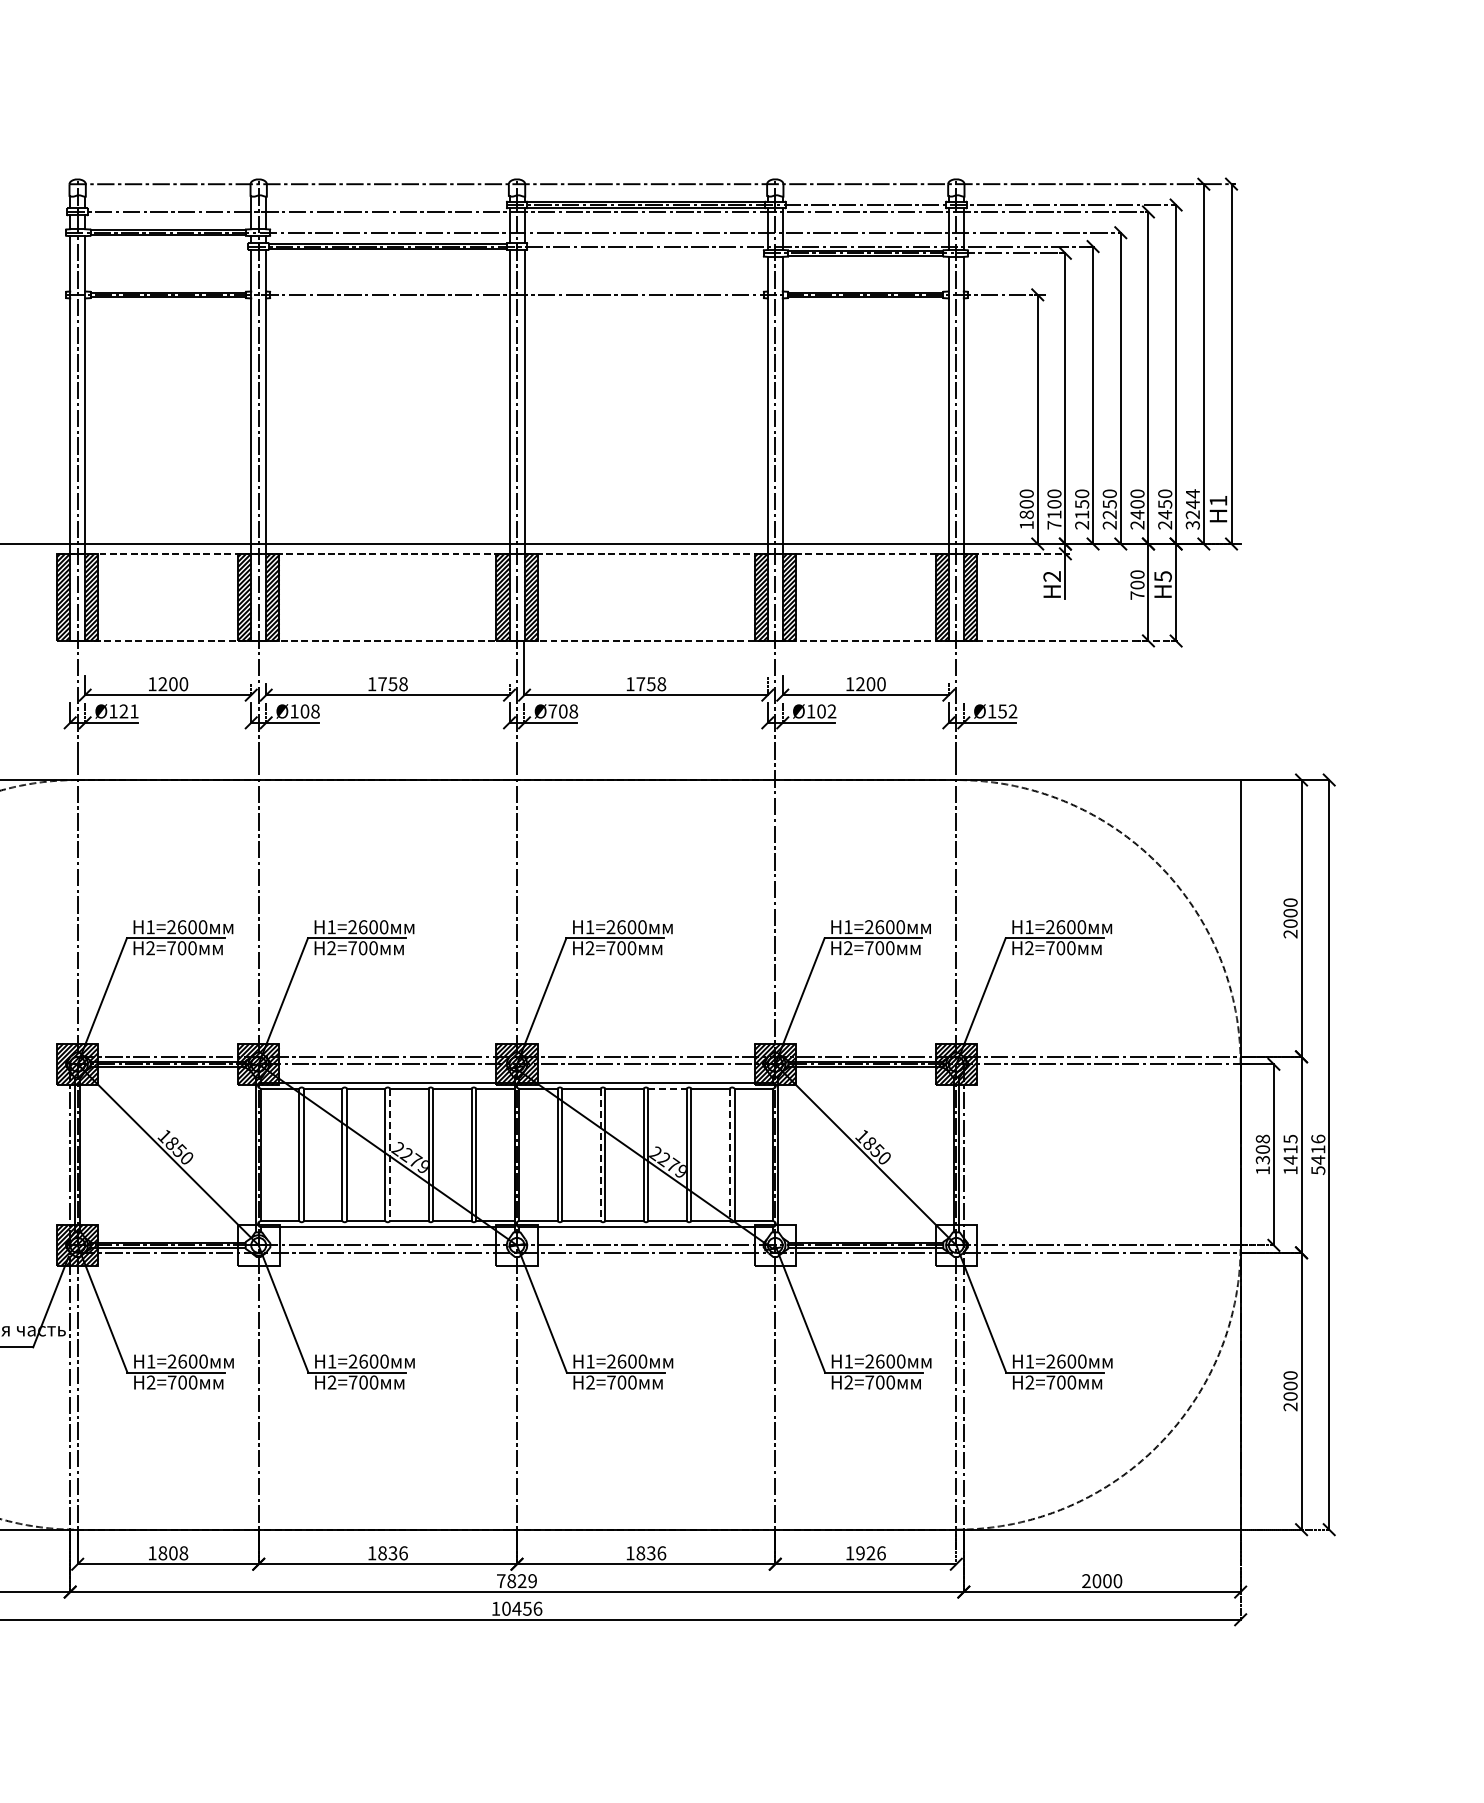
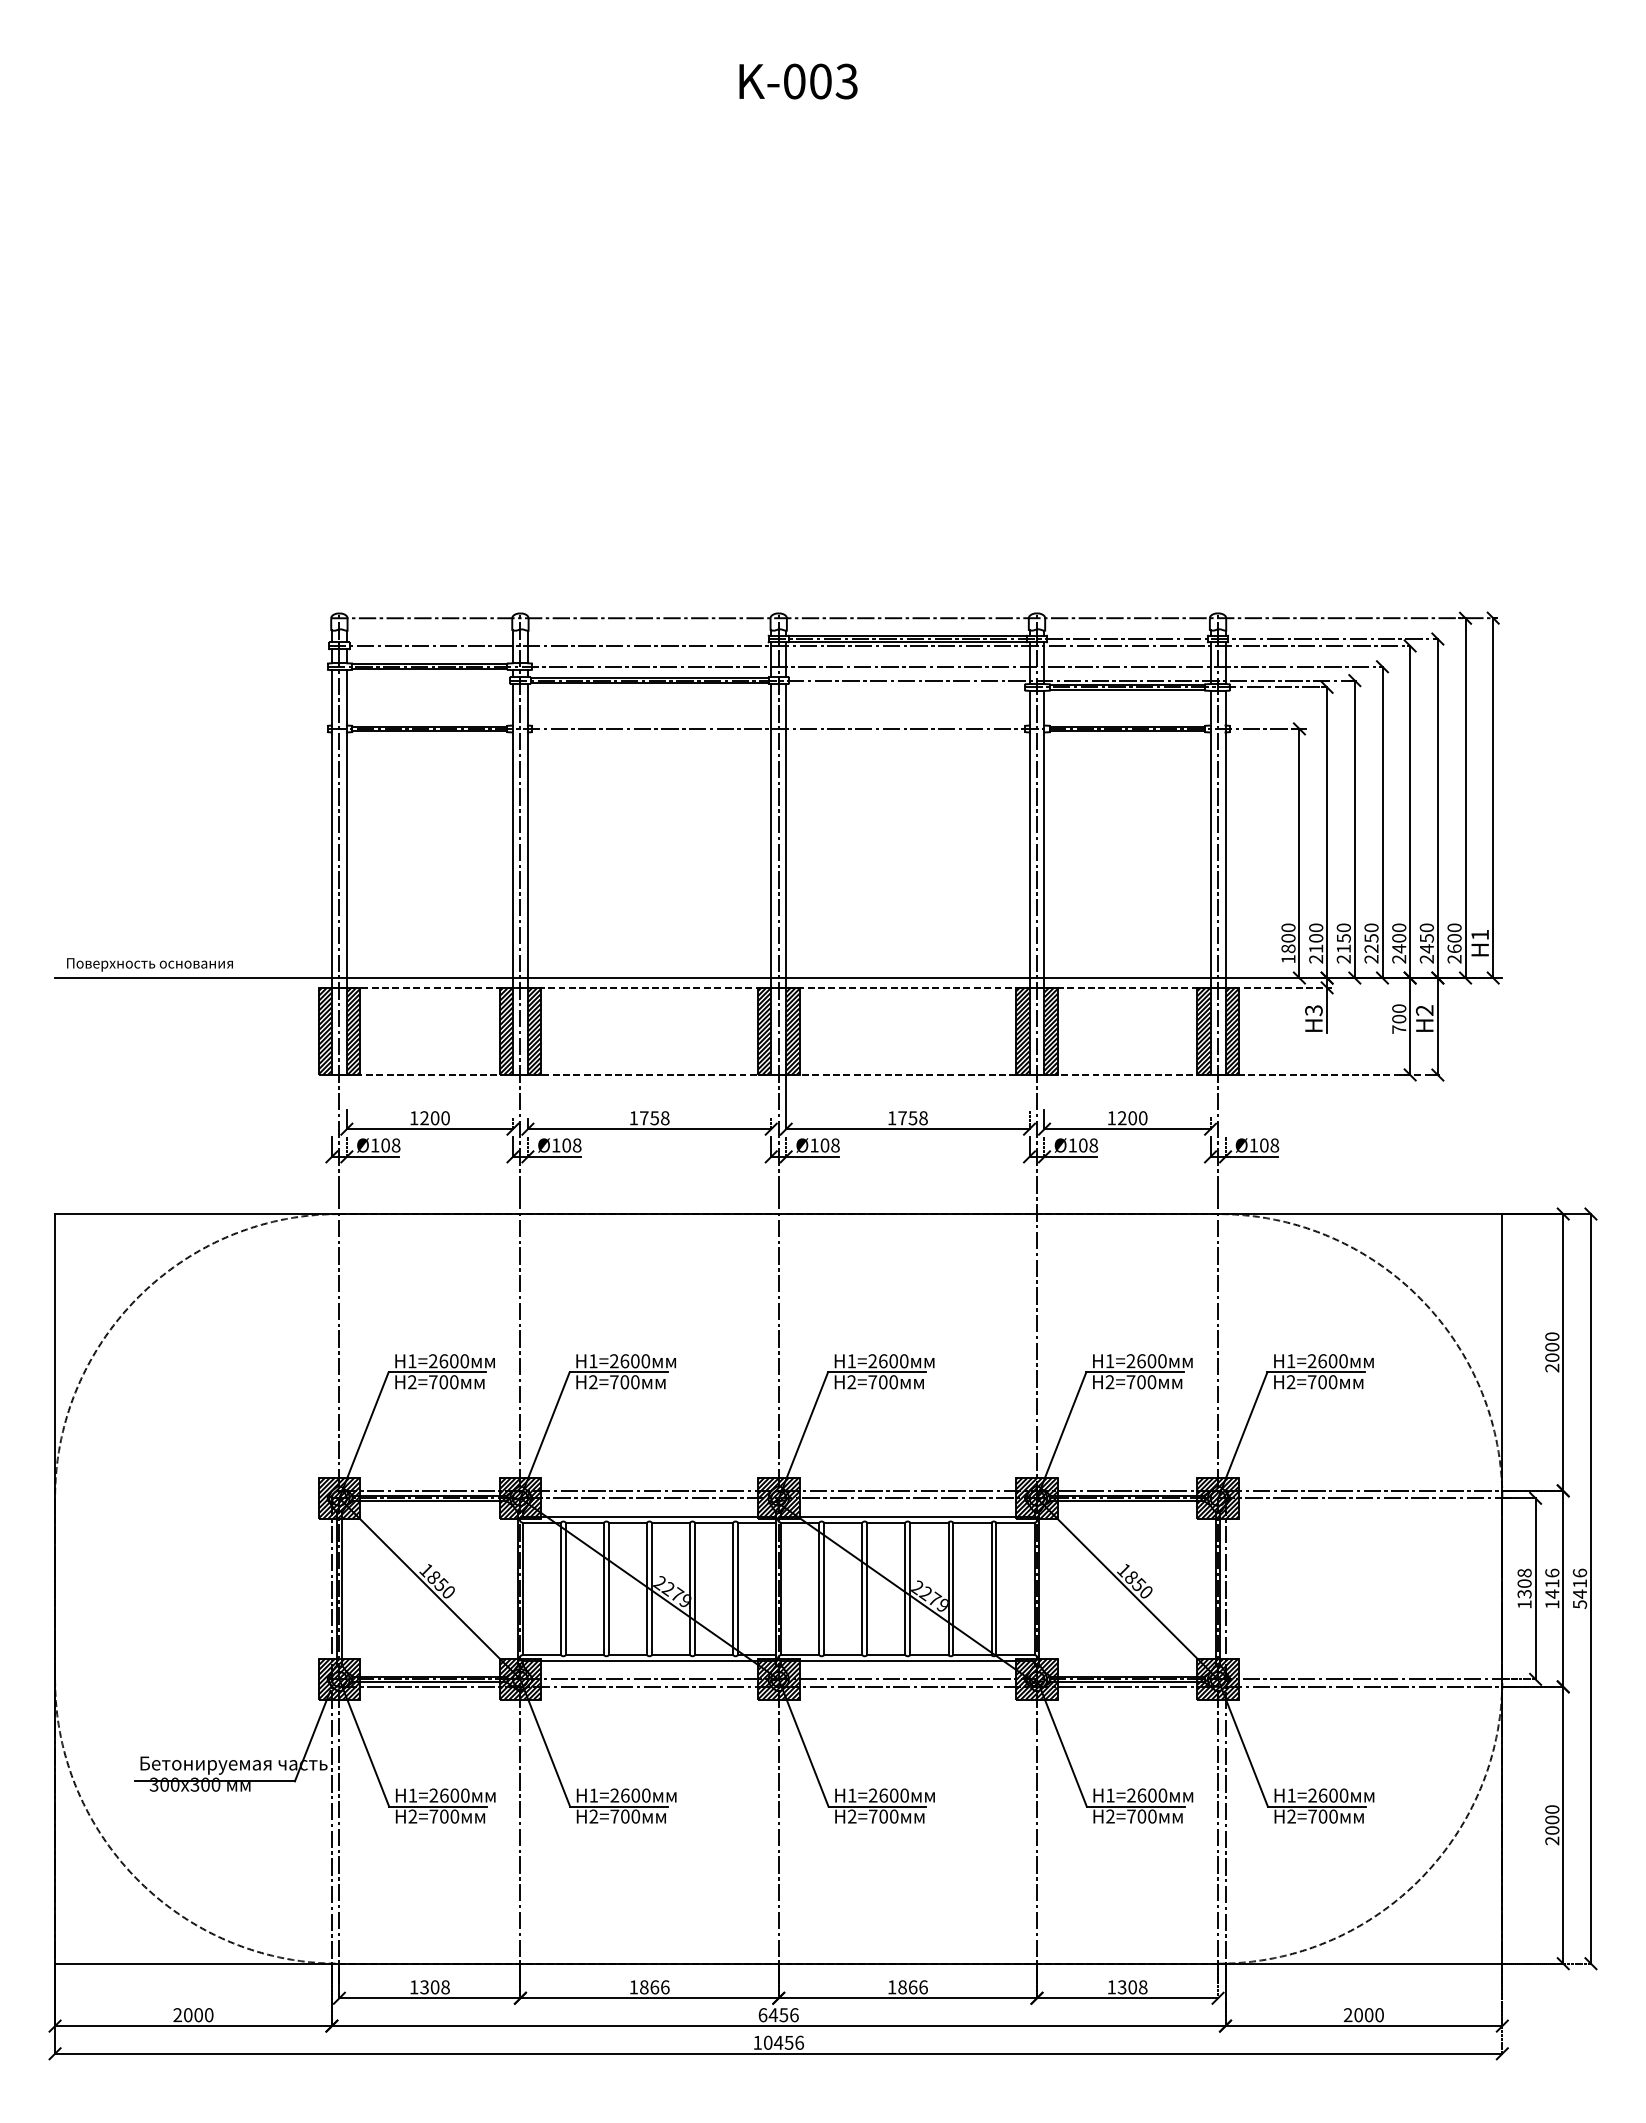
text: (1192, 509) -> (1454, 943), 3244 -> 2600
text: (1054, 525) -> (1316, 959), 7100 -> 2100
text: (1051, 576) -> (1313, 1010), H2 -> H3
text: (1162, 576) -> (1424, 1010), H5 -> H2
text: (128, 711) -> (390, 1145), Ø121 -> Ø108
text: (552, 711) -> (814, 1145), Ø708 -> Ø108
text: (831, 711) -> (1093, 1145), Ø102 -> Ø108
text: (1007, 711) -> (1269, 1145), Ø152 -> Ø108
line: (667, 1088) -> (929, 1522), dashed -> solid
text: (1290, 1138) -> (1552, 1572), 1415 -> 1416
line: (389, 1155) -> (651, 1589), dashed -> solid
line: (600, 1155) -> (862, 1589), dashed -> solid
line: (729, 1155) -> (991, 1589), dashed -> solid
hatch: (258, 1245) -> (520, 1679), added
hatch: (516, 1245) -> (778, 1679), added
hatch: (774, 1245) -> (1036, 1679), added
hatch: (955, 1245) -> (1217, 1679), added
text: (162, 1553) -> (424, 1987), 1808 -> 1308
text: (392, 1553) -> (654, 1987), 1836 -> 1866
text: (650, 1553) -> (912, 1987), 1836 -> 1866
text: (870, 1553) -> (1132, 1987), 1926 -> 1308
text: (516, 1581) -> (778, 2015), 7829 -> 6456

